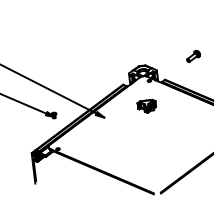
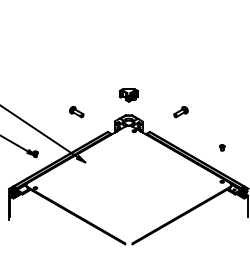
part: (89, 69) -> (76, 112), added
part: (146, 106) -> (128, 95), moved

